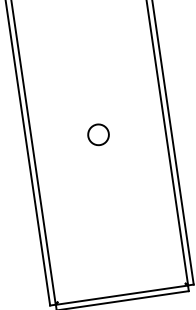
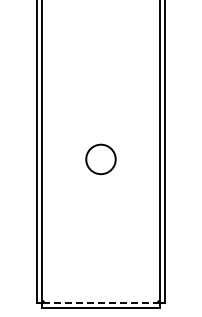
circle: (98, 134) -> (100, 159), size x1.6
line: (121, 295) -> (100, 303), solid -> dashed

